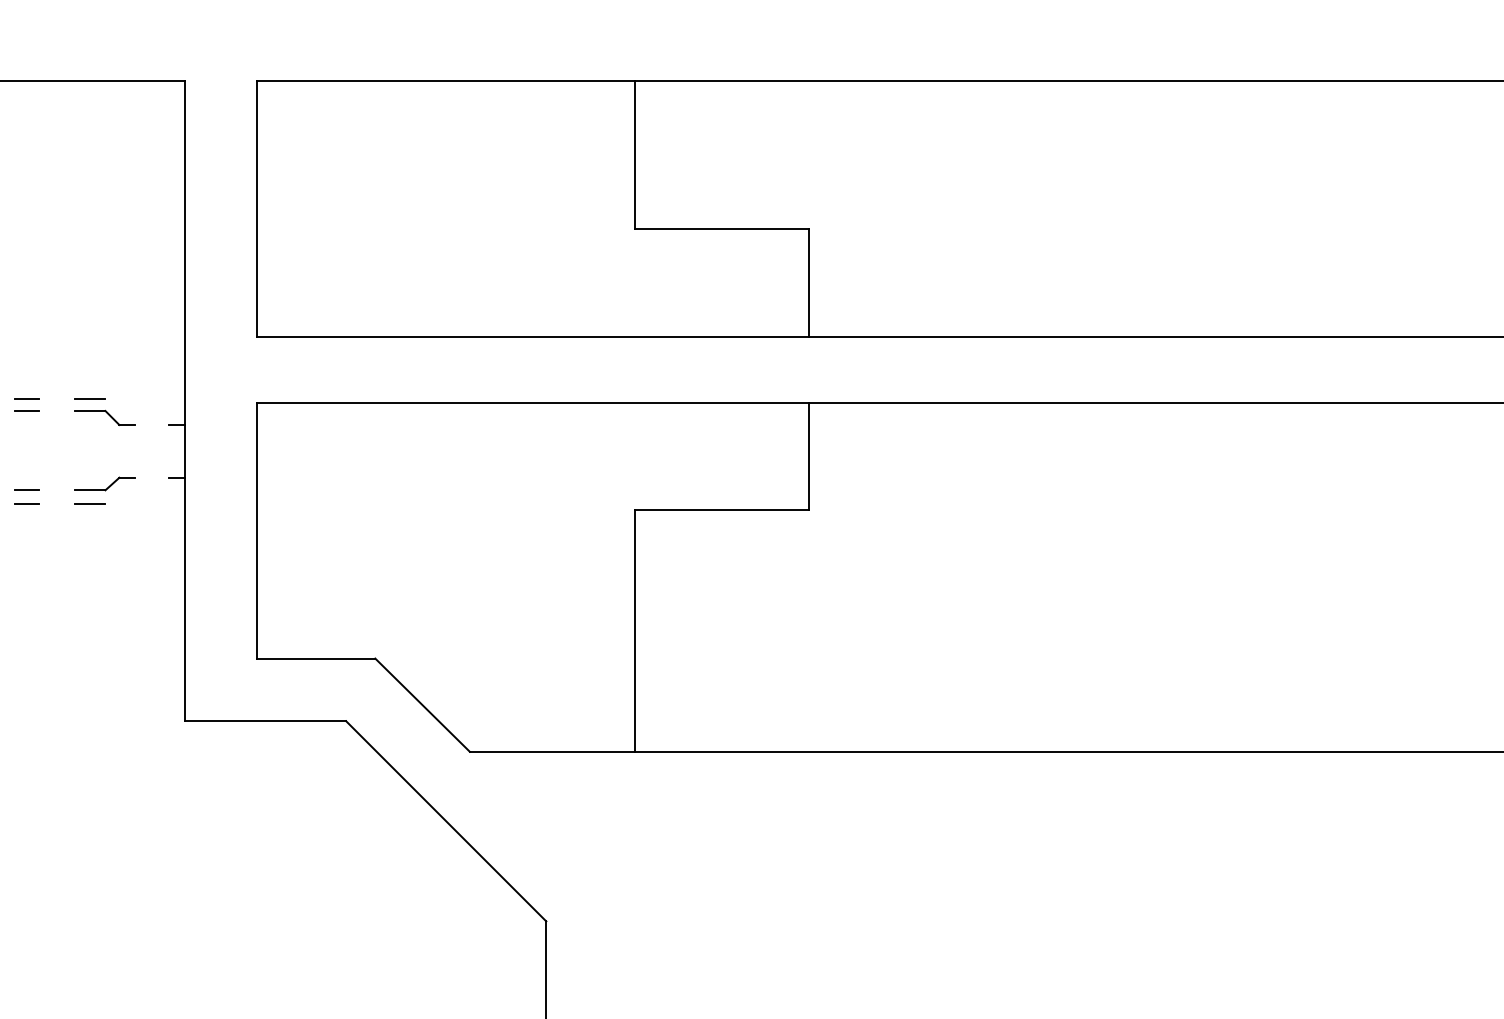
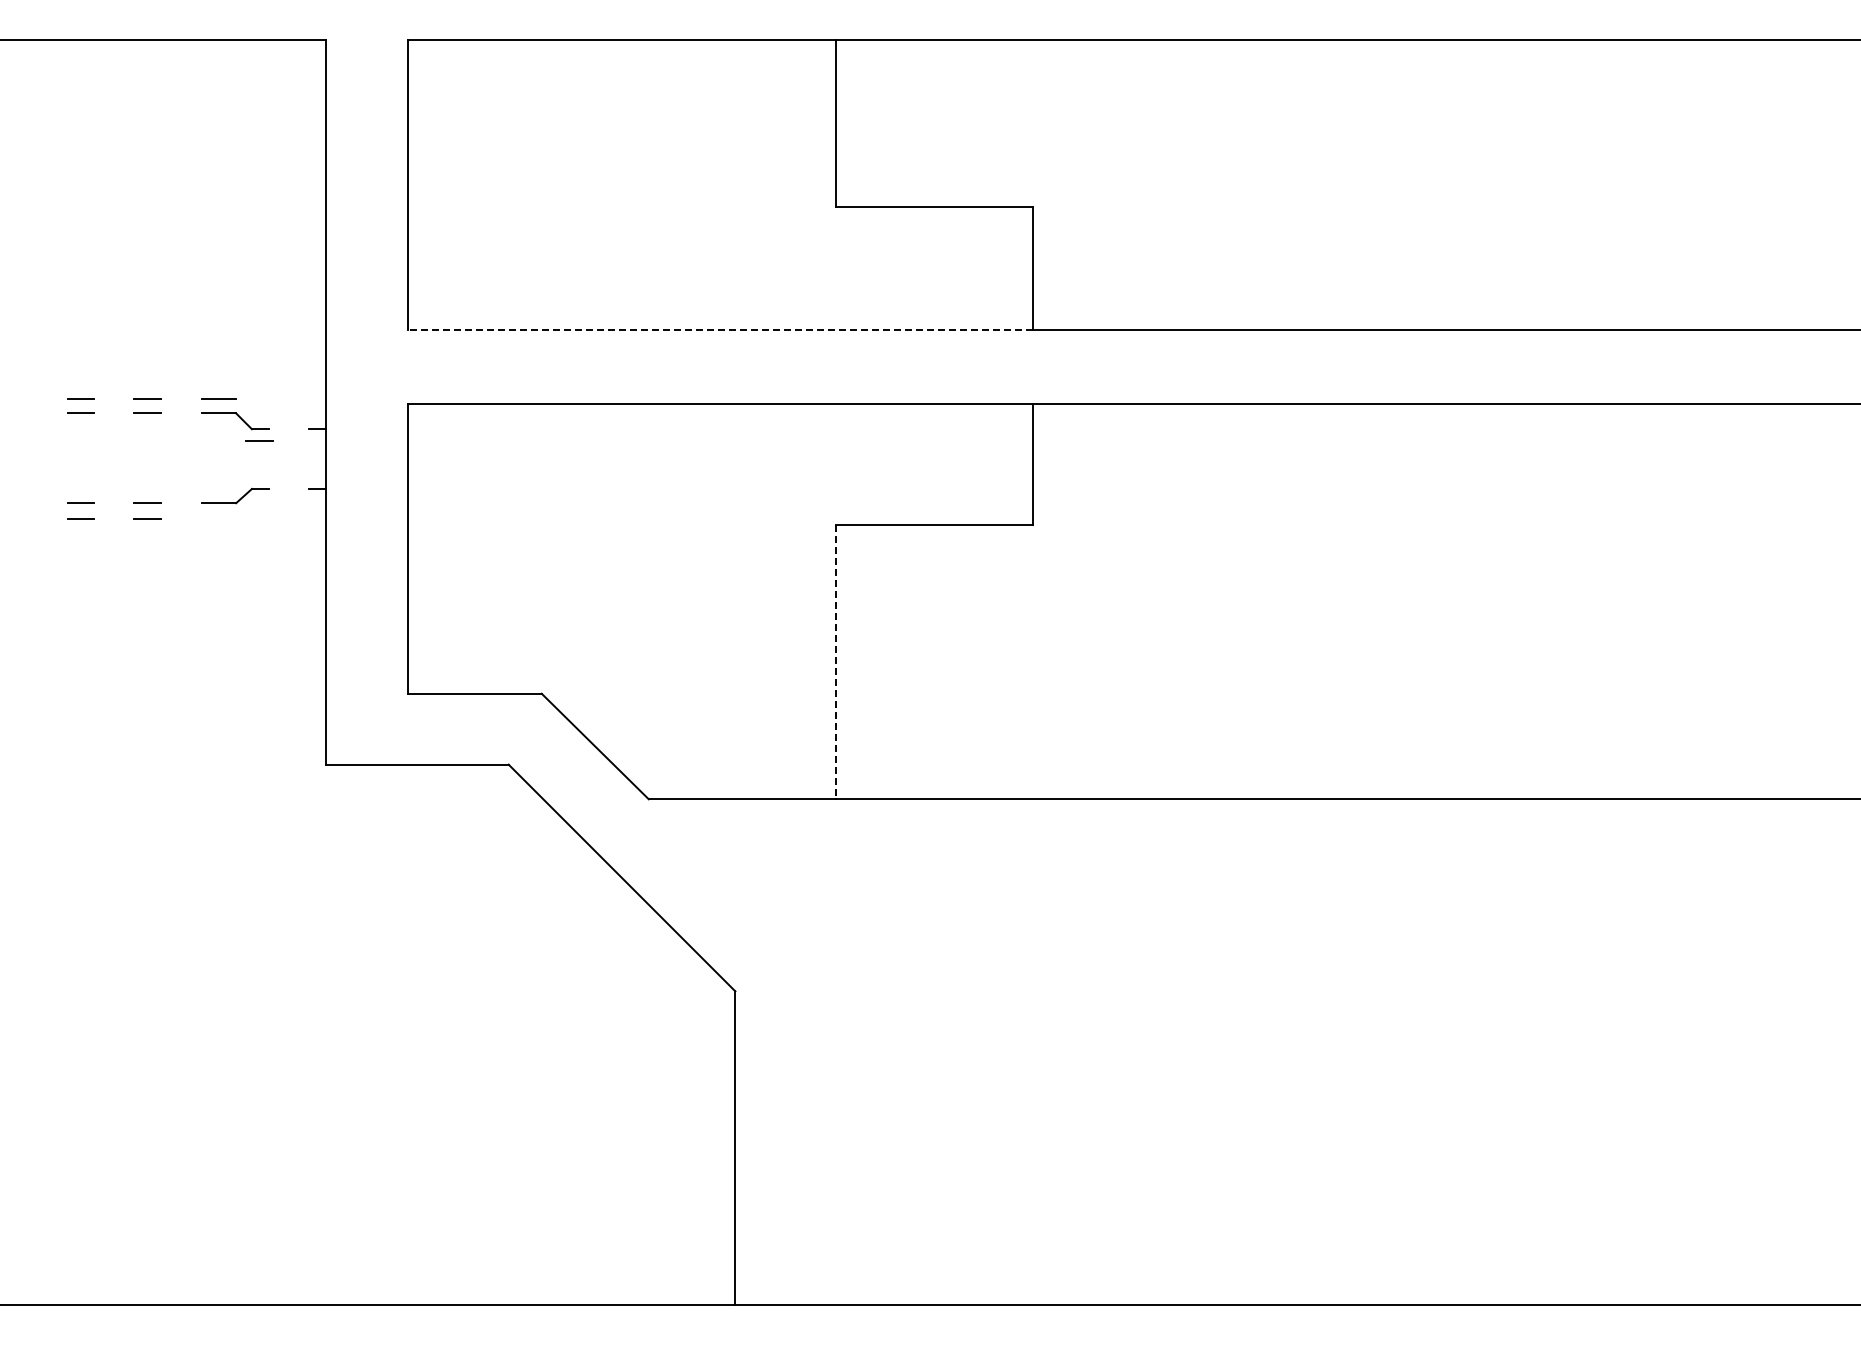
line: (533, 337) -> (720, 330), solid -> dashed
line: (126, 434) -> (259, 440), added
line: (89, 503) -> (218, 518), removed
line: (635, 630) -> (836, 662), solid -> dashed

